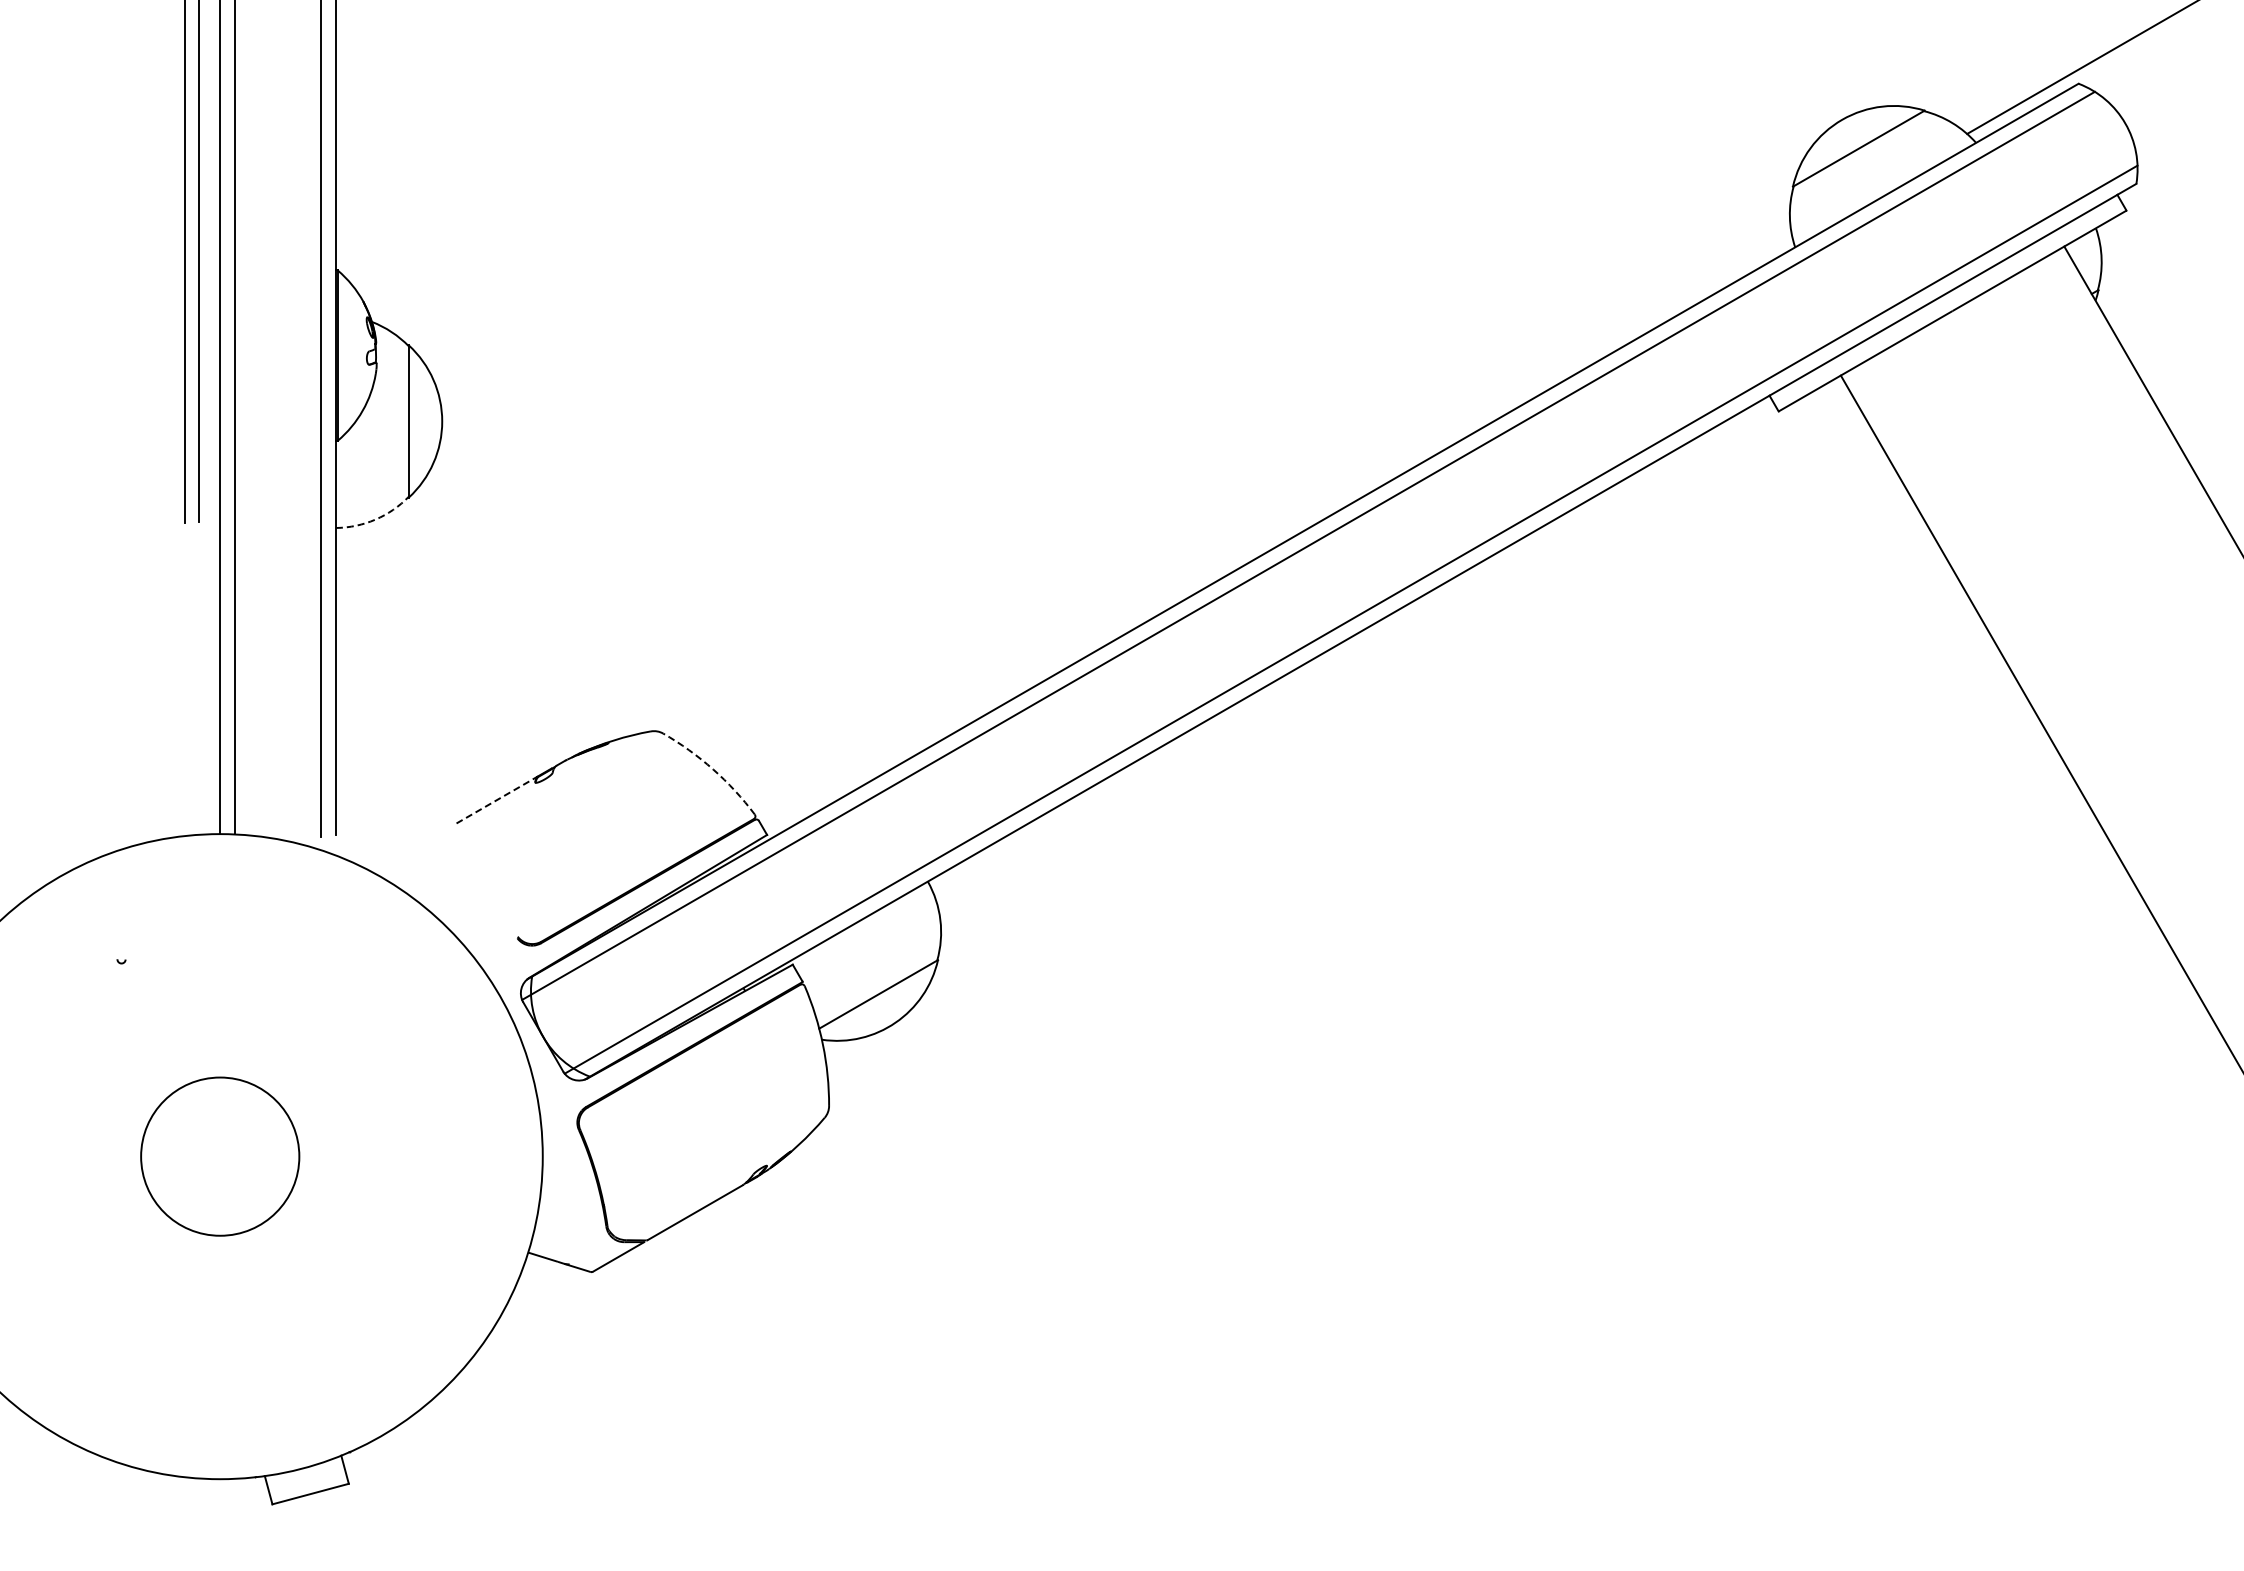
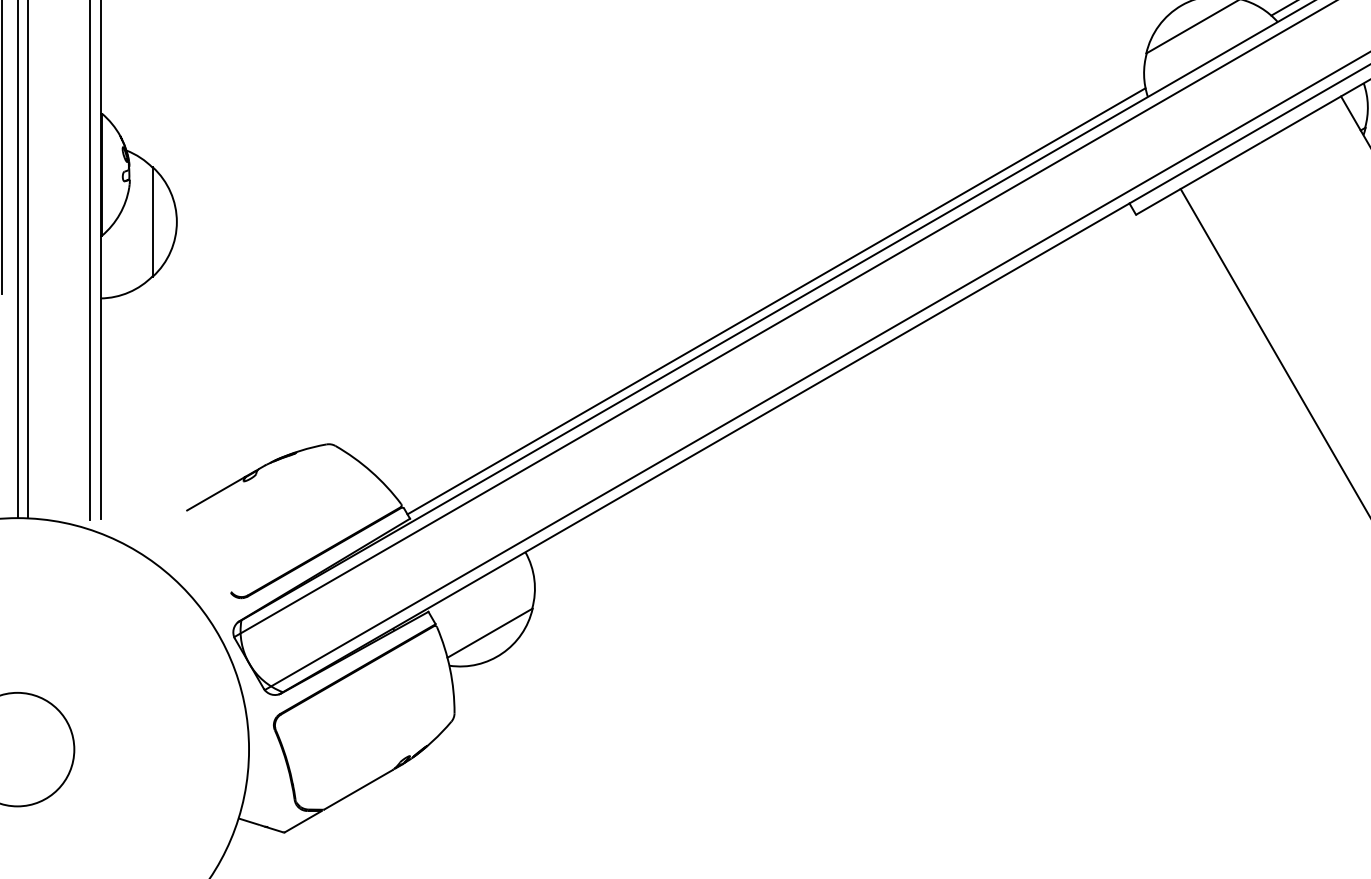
arc: (375, 519) -> (128, 292), dashed -> solid
line: (1277, 531) -> (776, 300), added
arc: (713, 769) -> (371, 471), dashed -> solid
line: (496, 800) -> (215, 494), dashed -> solid

